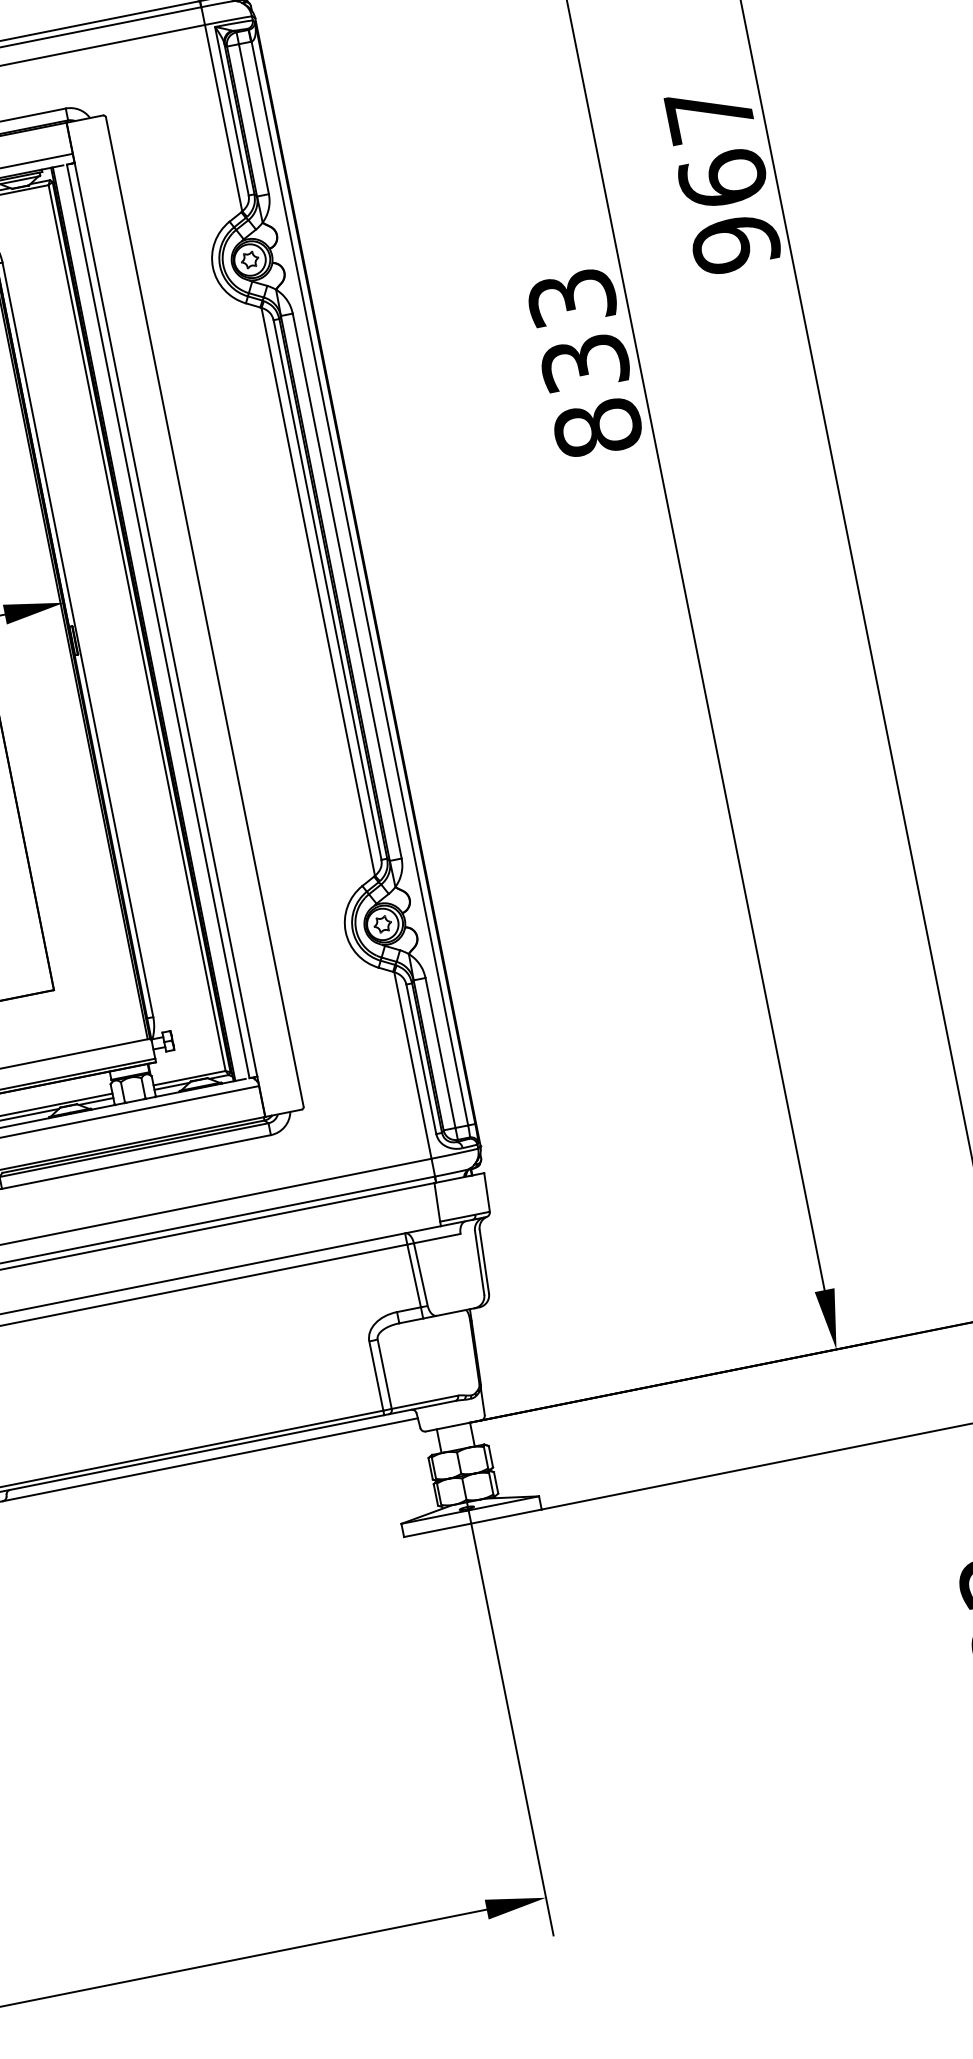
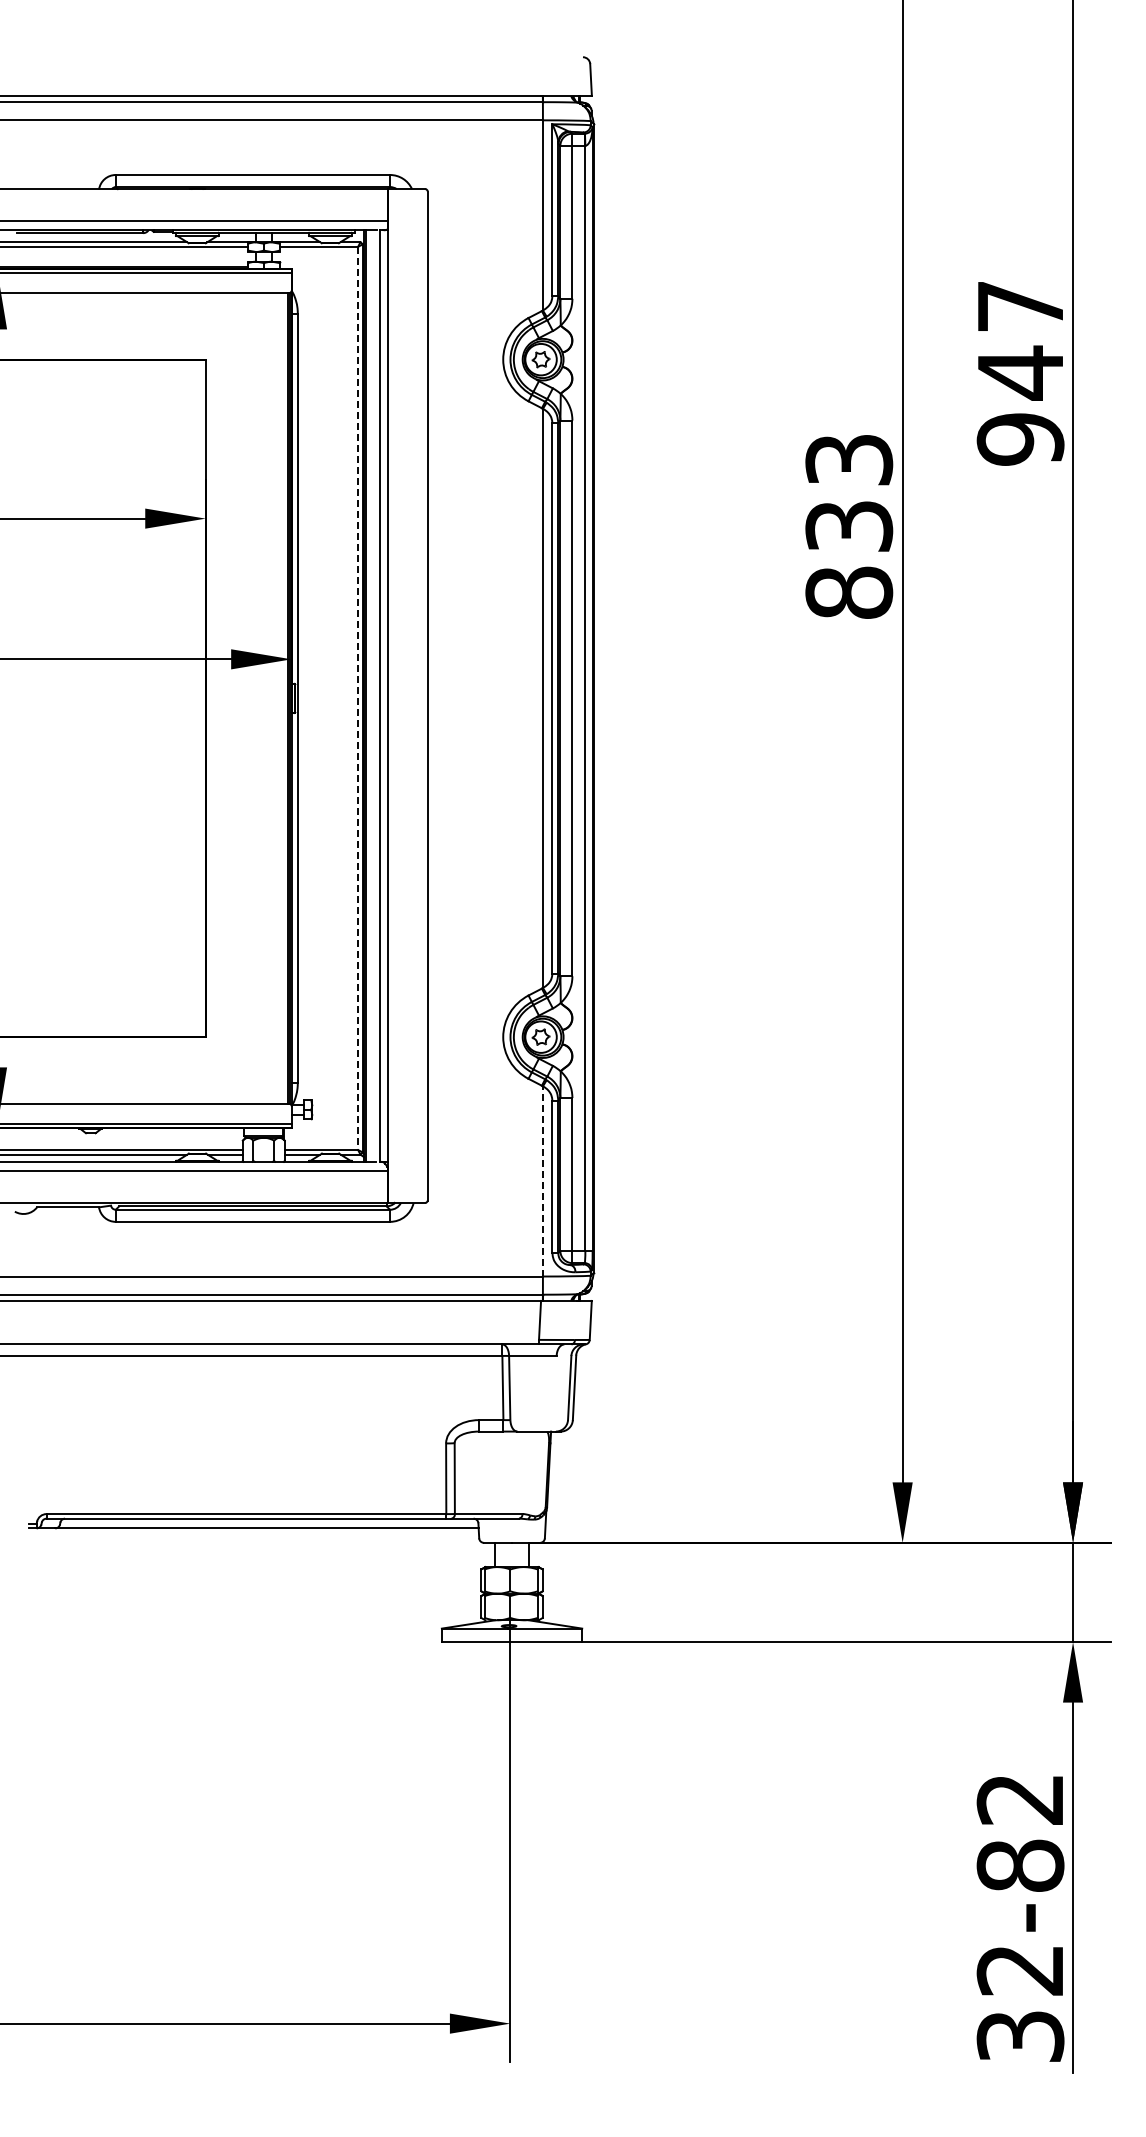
text: (722, 178) -> (1020, 372), 967 -> 947
line: (137, 628) -> (358, 698), solid -> dashed
line: (412, 1064) -> (542, 1180), solid -> dashed

